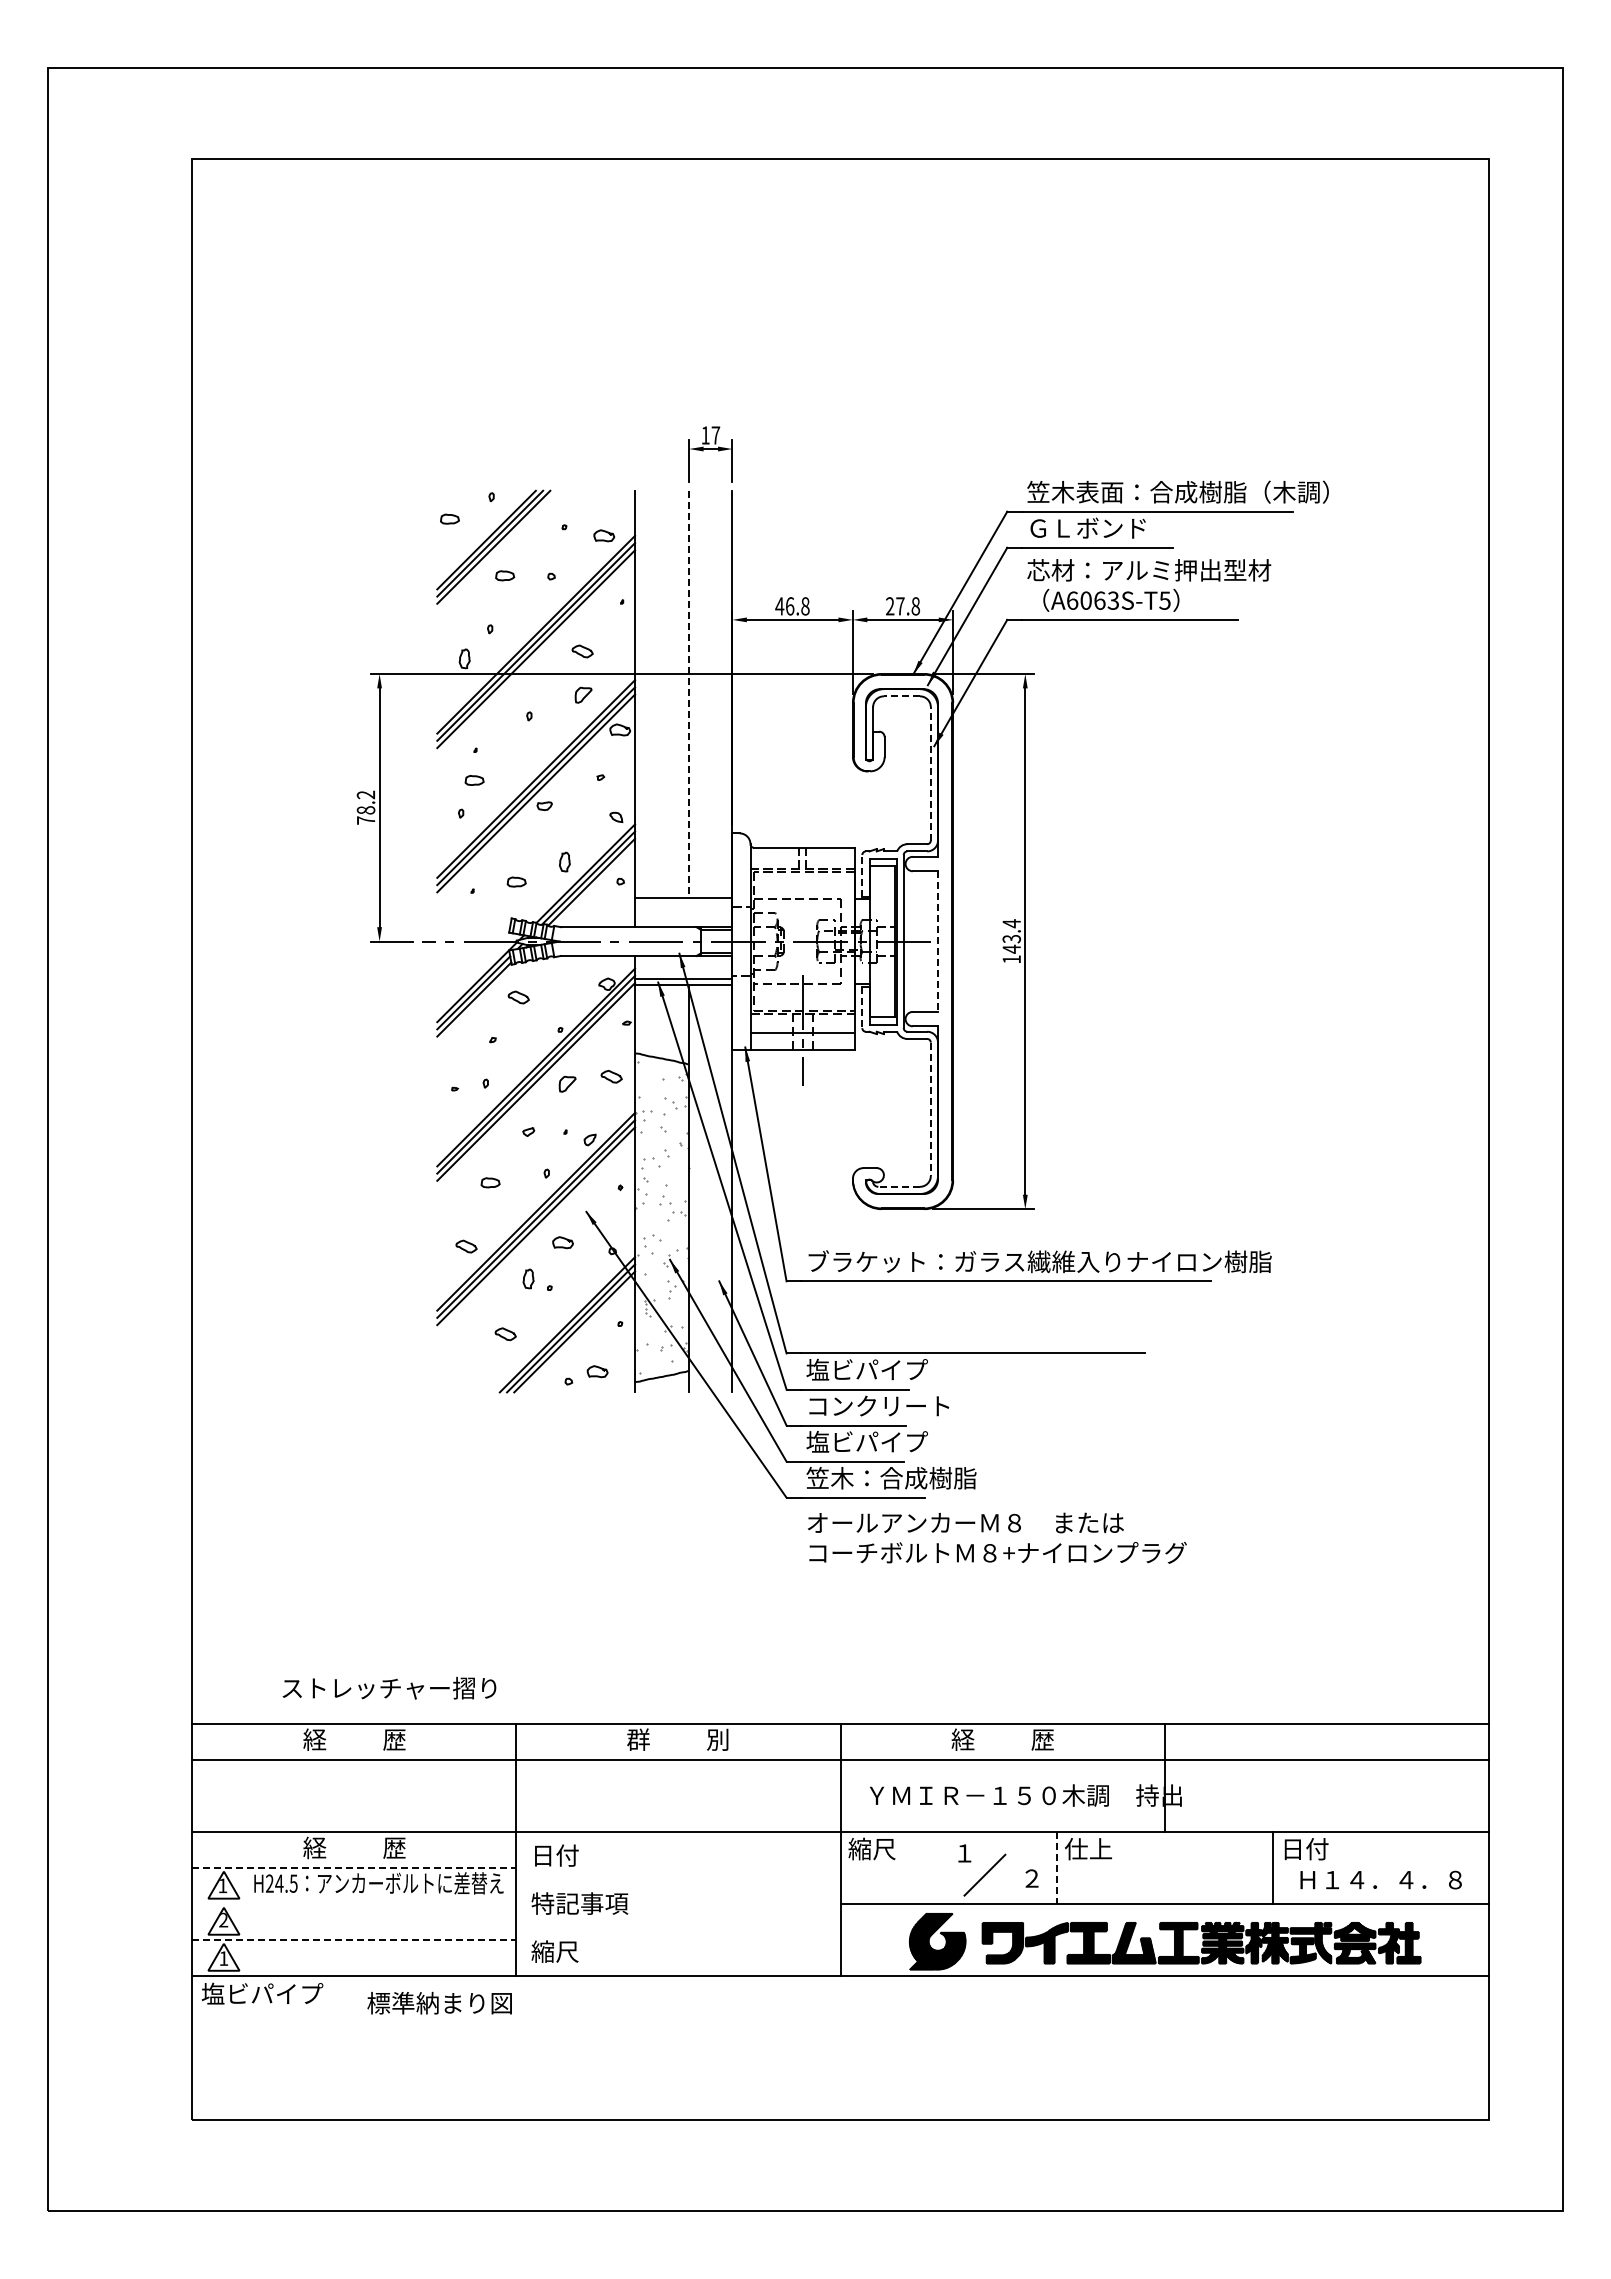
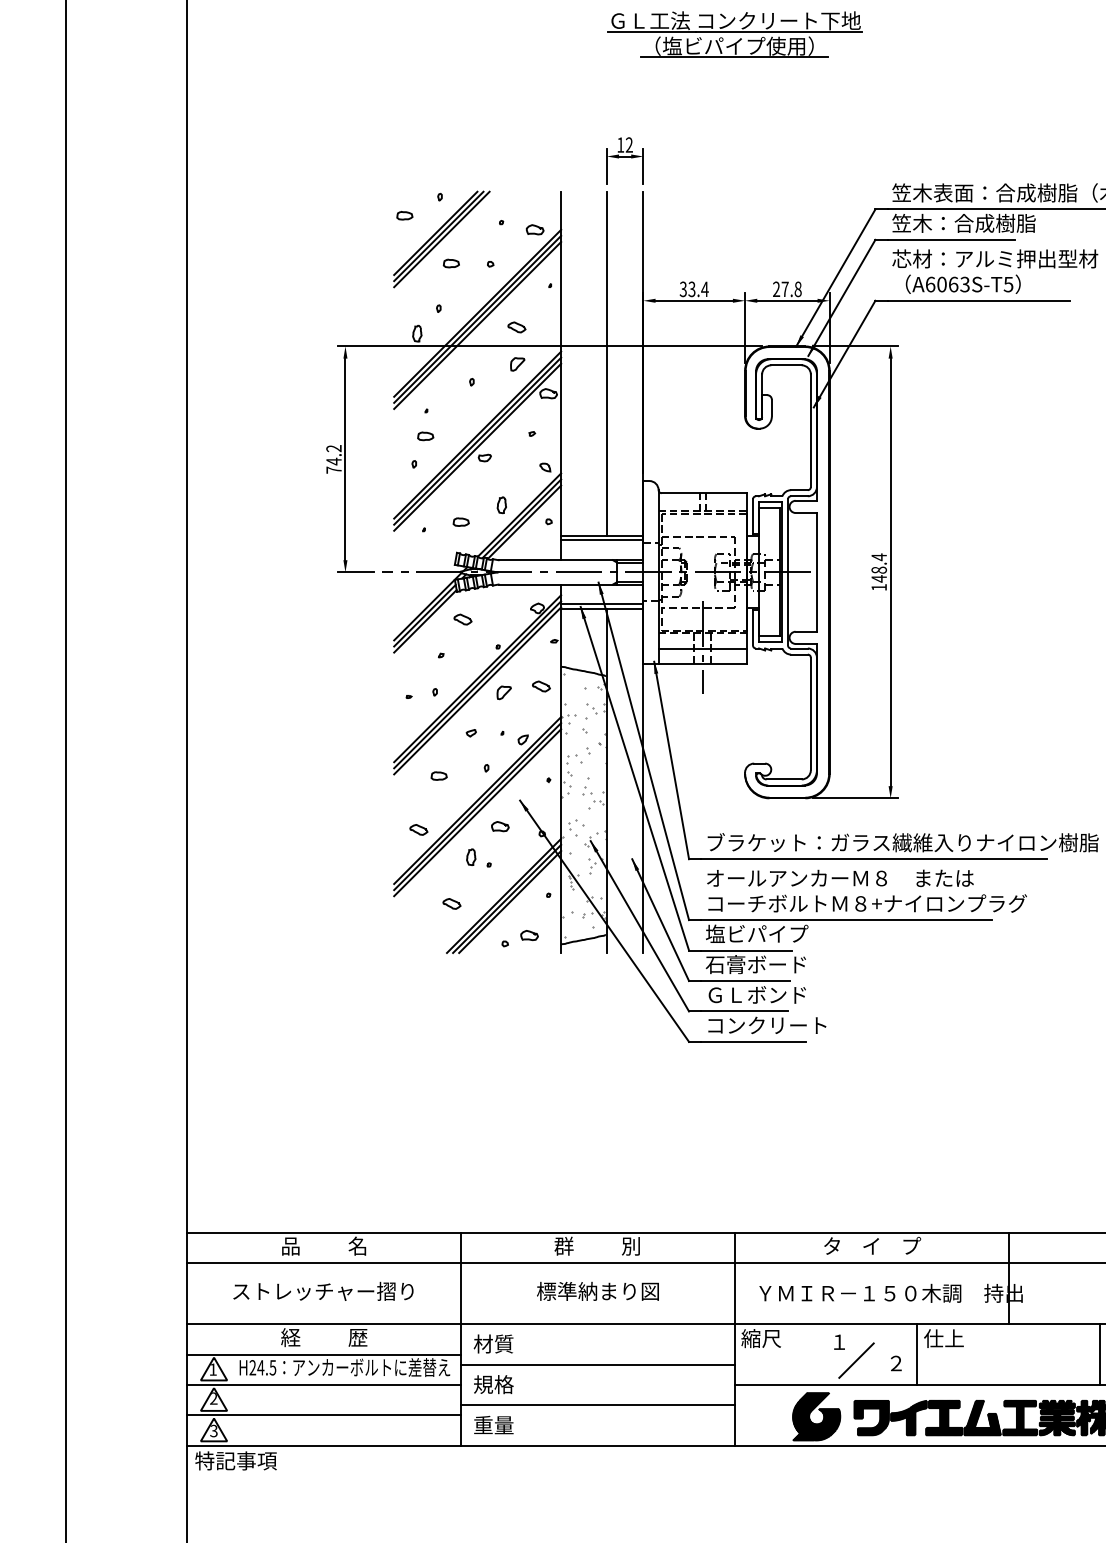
part: (840, 304) -> (734, 34), added
text: (715, 435) -> (629, 145), 17 -> 12
text: (1112, 528) -> (964, 223), ＧＬボンド -> 笠木：合成樹脂
text: (792, 606) -> (694, 289), 46.8 -> 33.4
line: (689, 694) -> (607, 363), dashed -> solid
line: (901, 696) -> (786, 365), dashed -> solid
line: (930, 773) -> (810, 430), dashed -> solid
text: (365, 809) -> (333, 460), 78.2 -> 74.2
line: (862, 875) -> (753, 516), dashed -> solid
line: (683, 903) -> (602, 540), added
text: (1011, 938) -> (878, 569), 143.4 -> 148.4
line: (938, 942) -> (817, 573), dashed -> solid
line: (862, 1007) -> (753, 628), dashed -> solid
line: (930, 1109) -> (810, 714), dashed -> solid
line: (899, 1186) -> (784, 779), dashed -> solid
text: (877, 1405) -> (765, 964), コンクリート -> 石膏ボード
text: (866, 1441) -> (756, 994), 塩ビパイプ -> ＧＬボンド
text: (891, 1477) -> (777, 1024), 笠木：合成樹脂 -> コンクリート
text: (997, 1537) -> (867, 890), moved
text: (389, 1688) -> (323, 1291), moved
text: (354, 1739) -> (324, 1246), 経          歴 -> 品          名
text: (1003, 1739) -> (872, 1246), 経          歴 -> タ    イ    プ
text: (554, 1855) -> (493, 1344), 日付 -> 材質
line: (354, 1868) -> (324, 1354), dashed -> solid
line: (1057, 1868) -> (917, 1354), dashed -> solid
line: (678, 1880) -> (597, 1365), added
text: (579, 1903) -> (514, 1384), 特記事項 -> 規格
line: (354, 1904) -> (324, 1385), added
line: (678, 1928) -> (597, 1405), added
line: (354, 1940) -> (324, 1415), dashed -> solid
text: (554, 1951) -> (493, 1425), 縮尺 -> 重量
text: (223, 1958) -> (213, 1430), 1 -> 3
text: (262, 1993) -> (246, 1460), 塩ビパイプ -> 特記事項
text: (439, 2002) -> (597, 1290), moved

